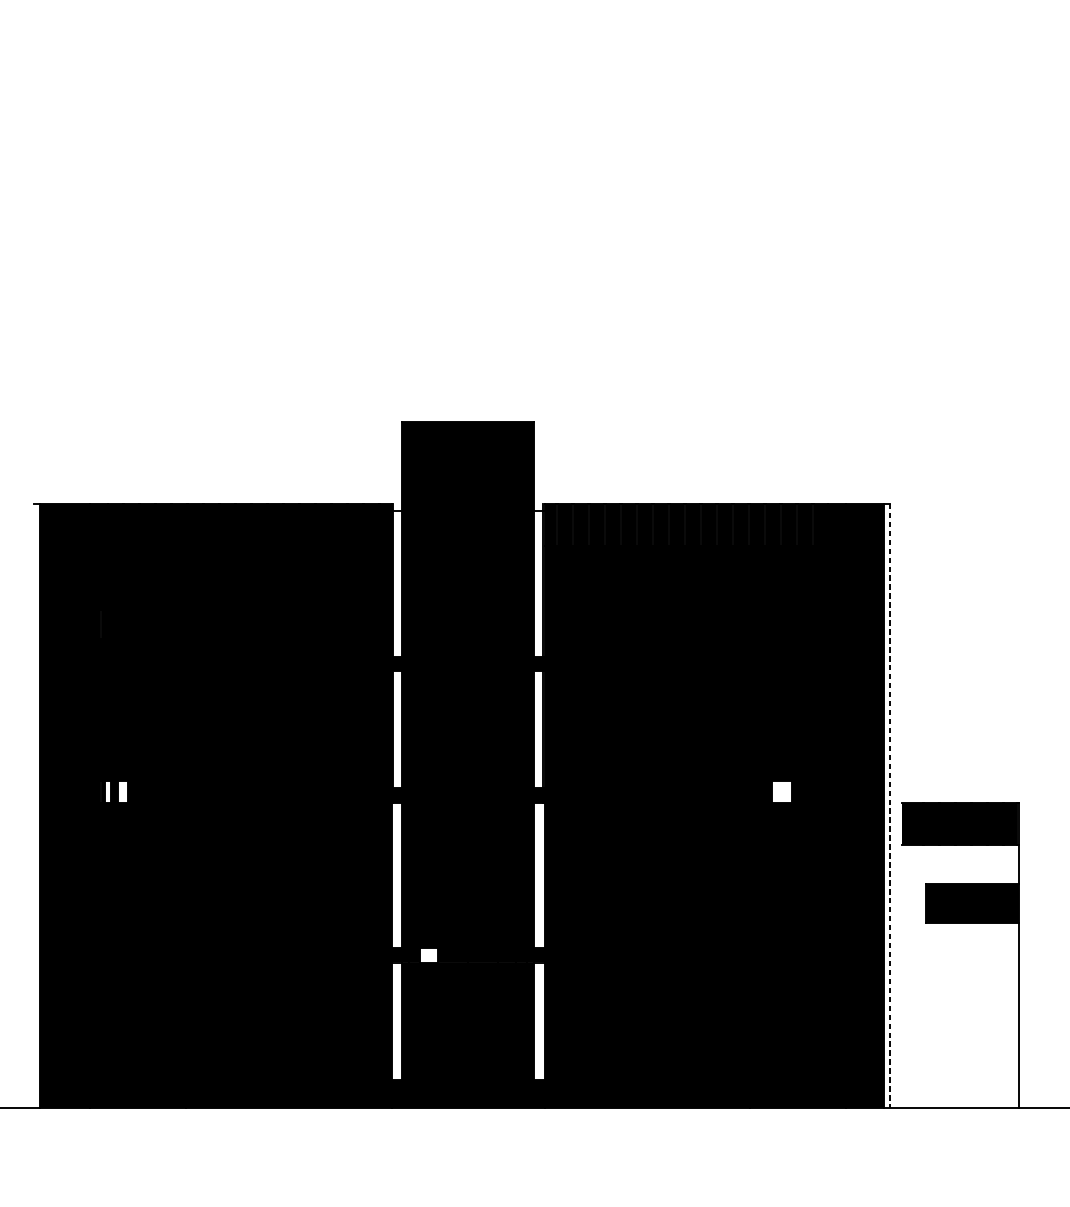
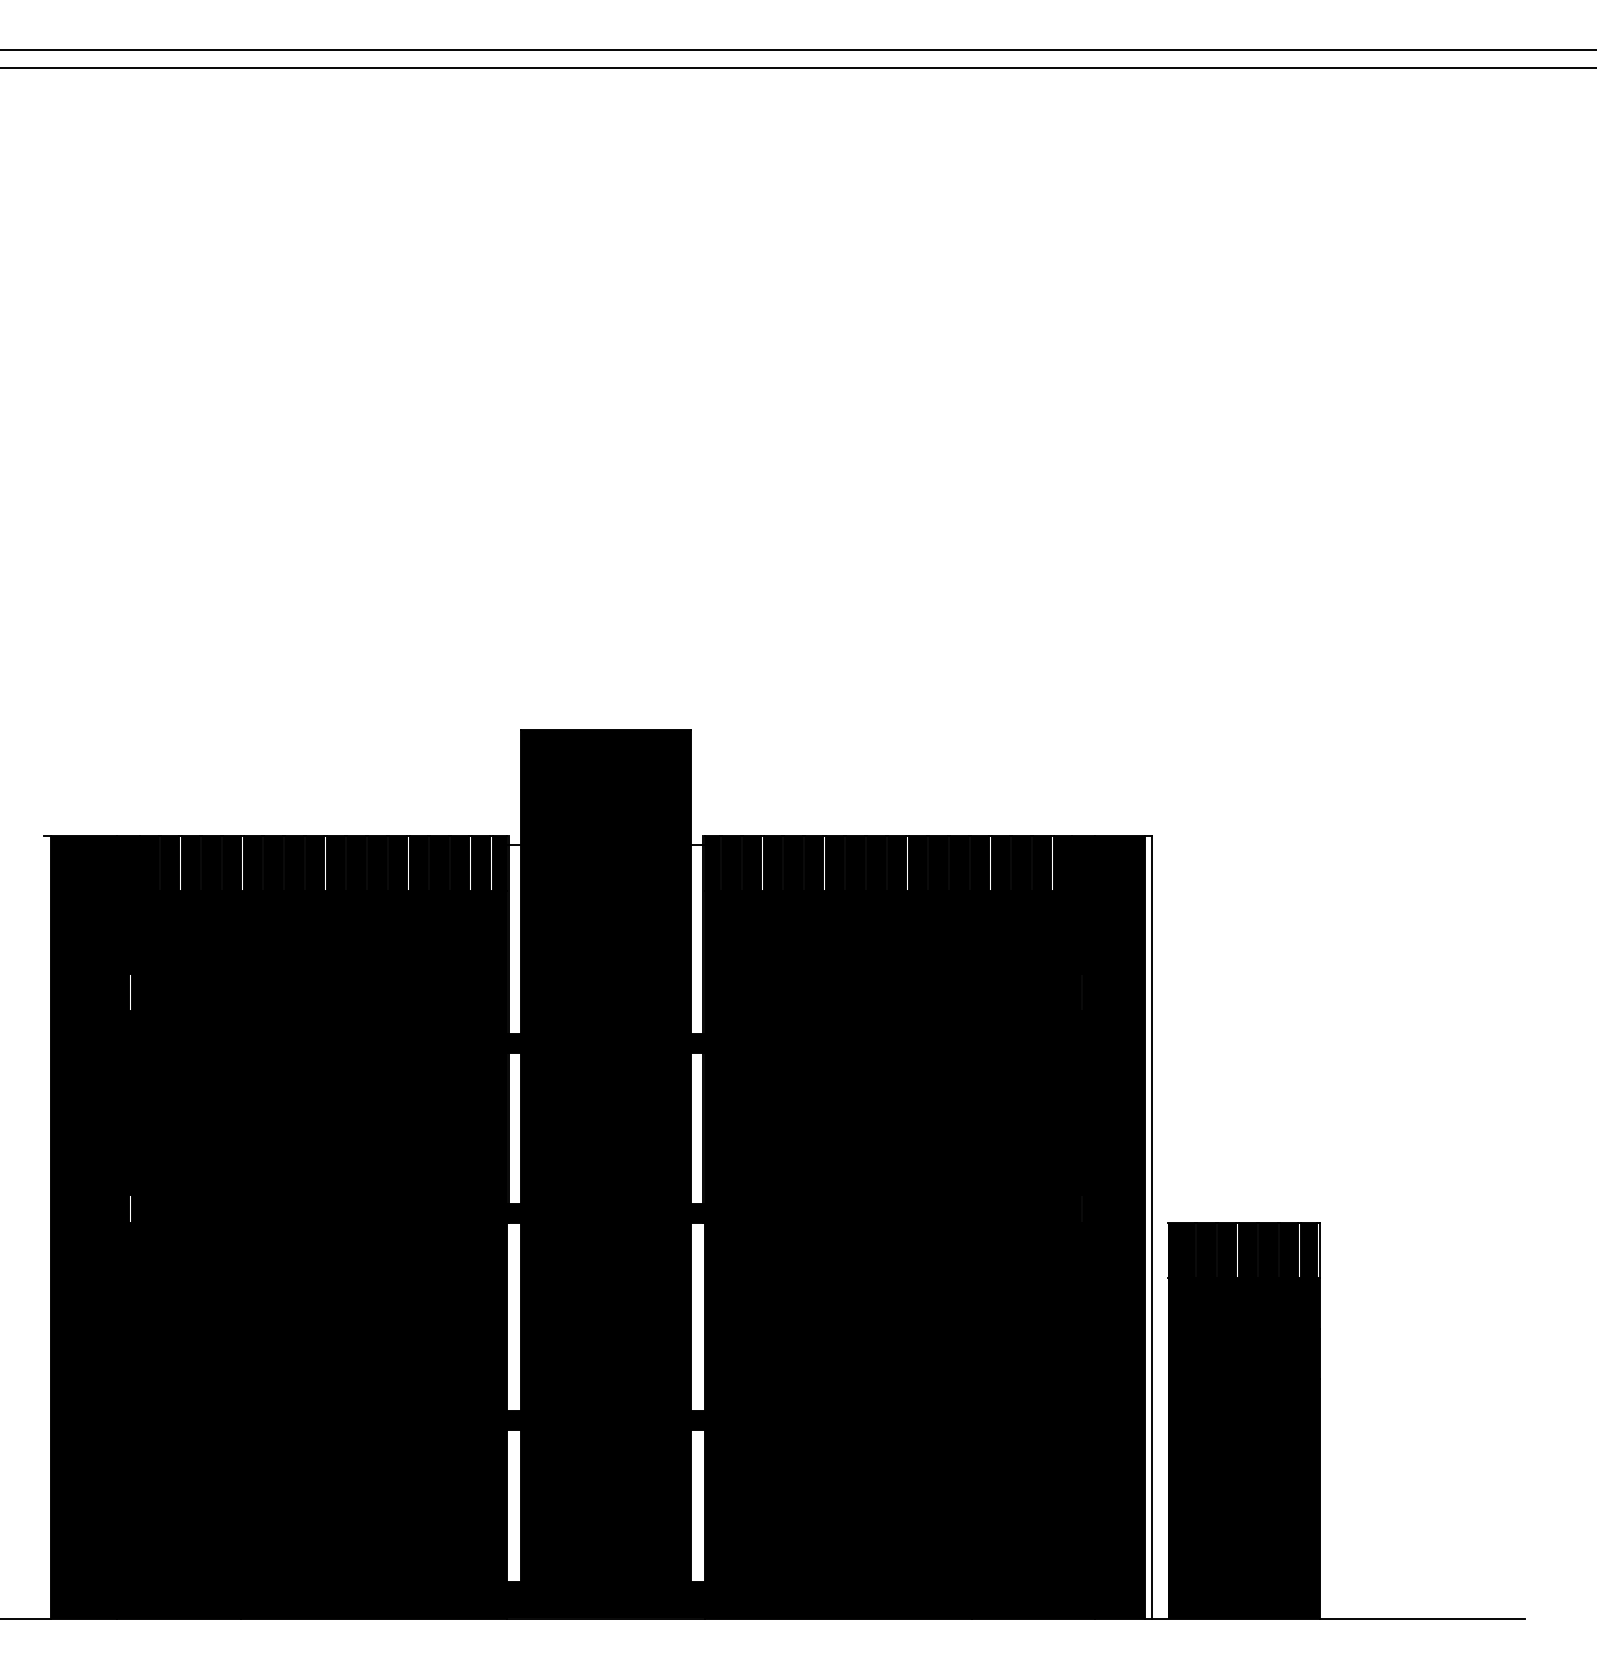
fill: (107, 791) -> (139, 1208), added
fill: (123, 791) -> (159, 1208), added
fill: (781, 791) -> (1012, 1208), added
line: (889, 806) -> (1152, 1227), dashed -> solid
fill: (429, 955) -> (555, 1420), added
fill: (960, 976) -> (1243, 1448), added

